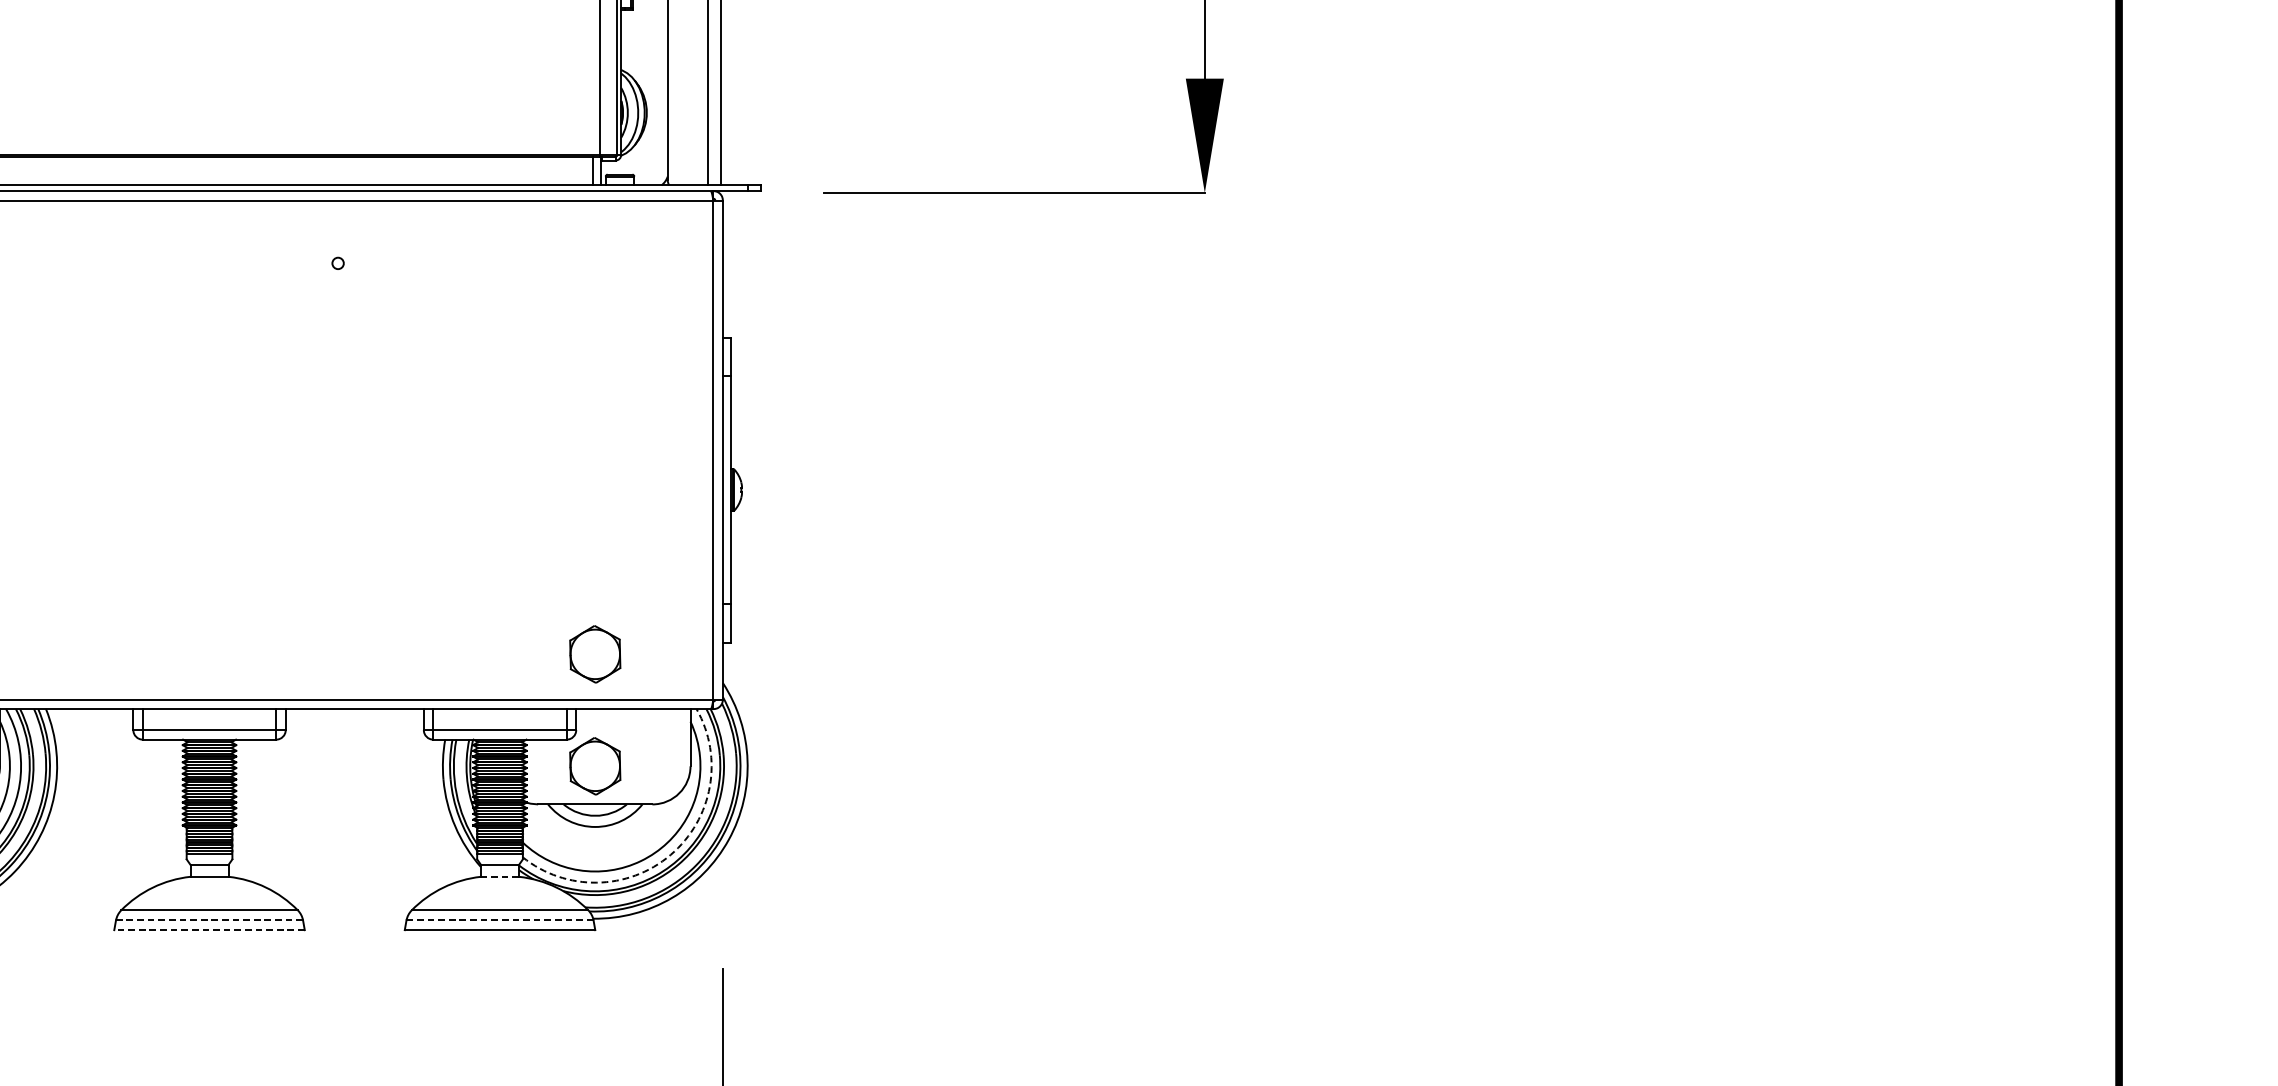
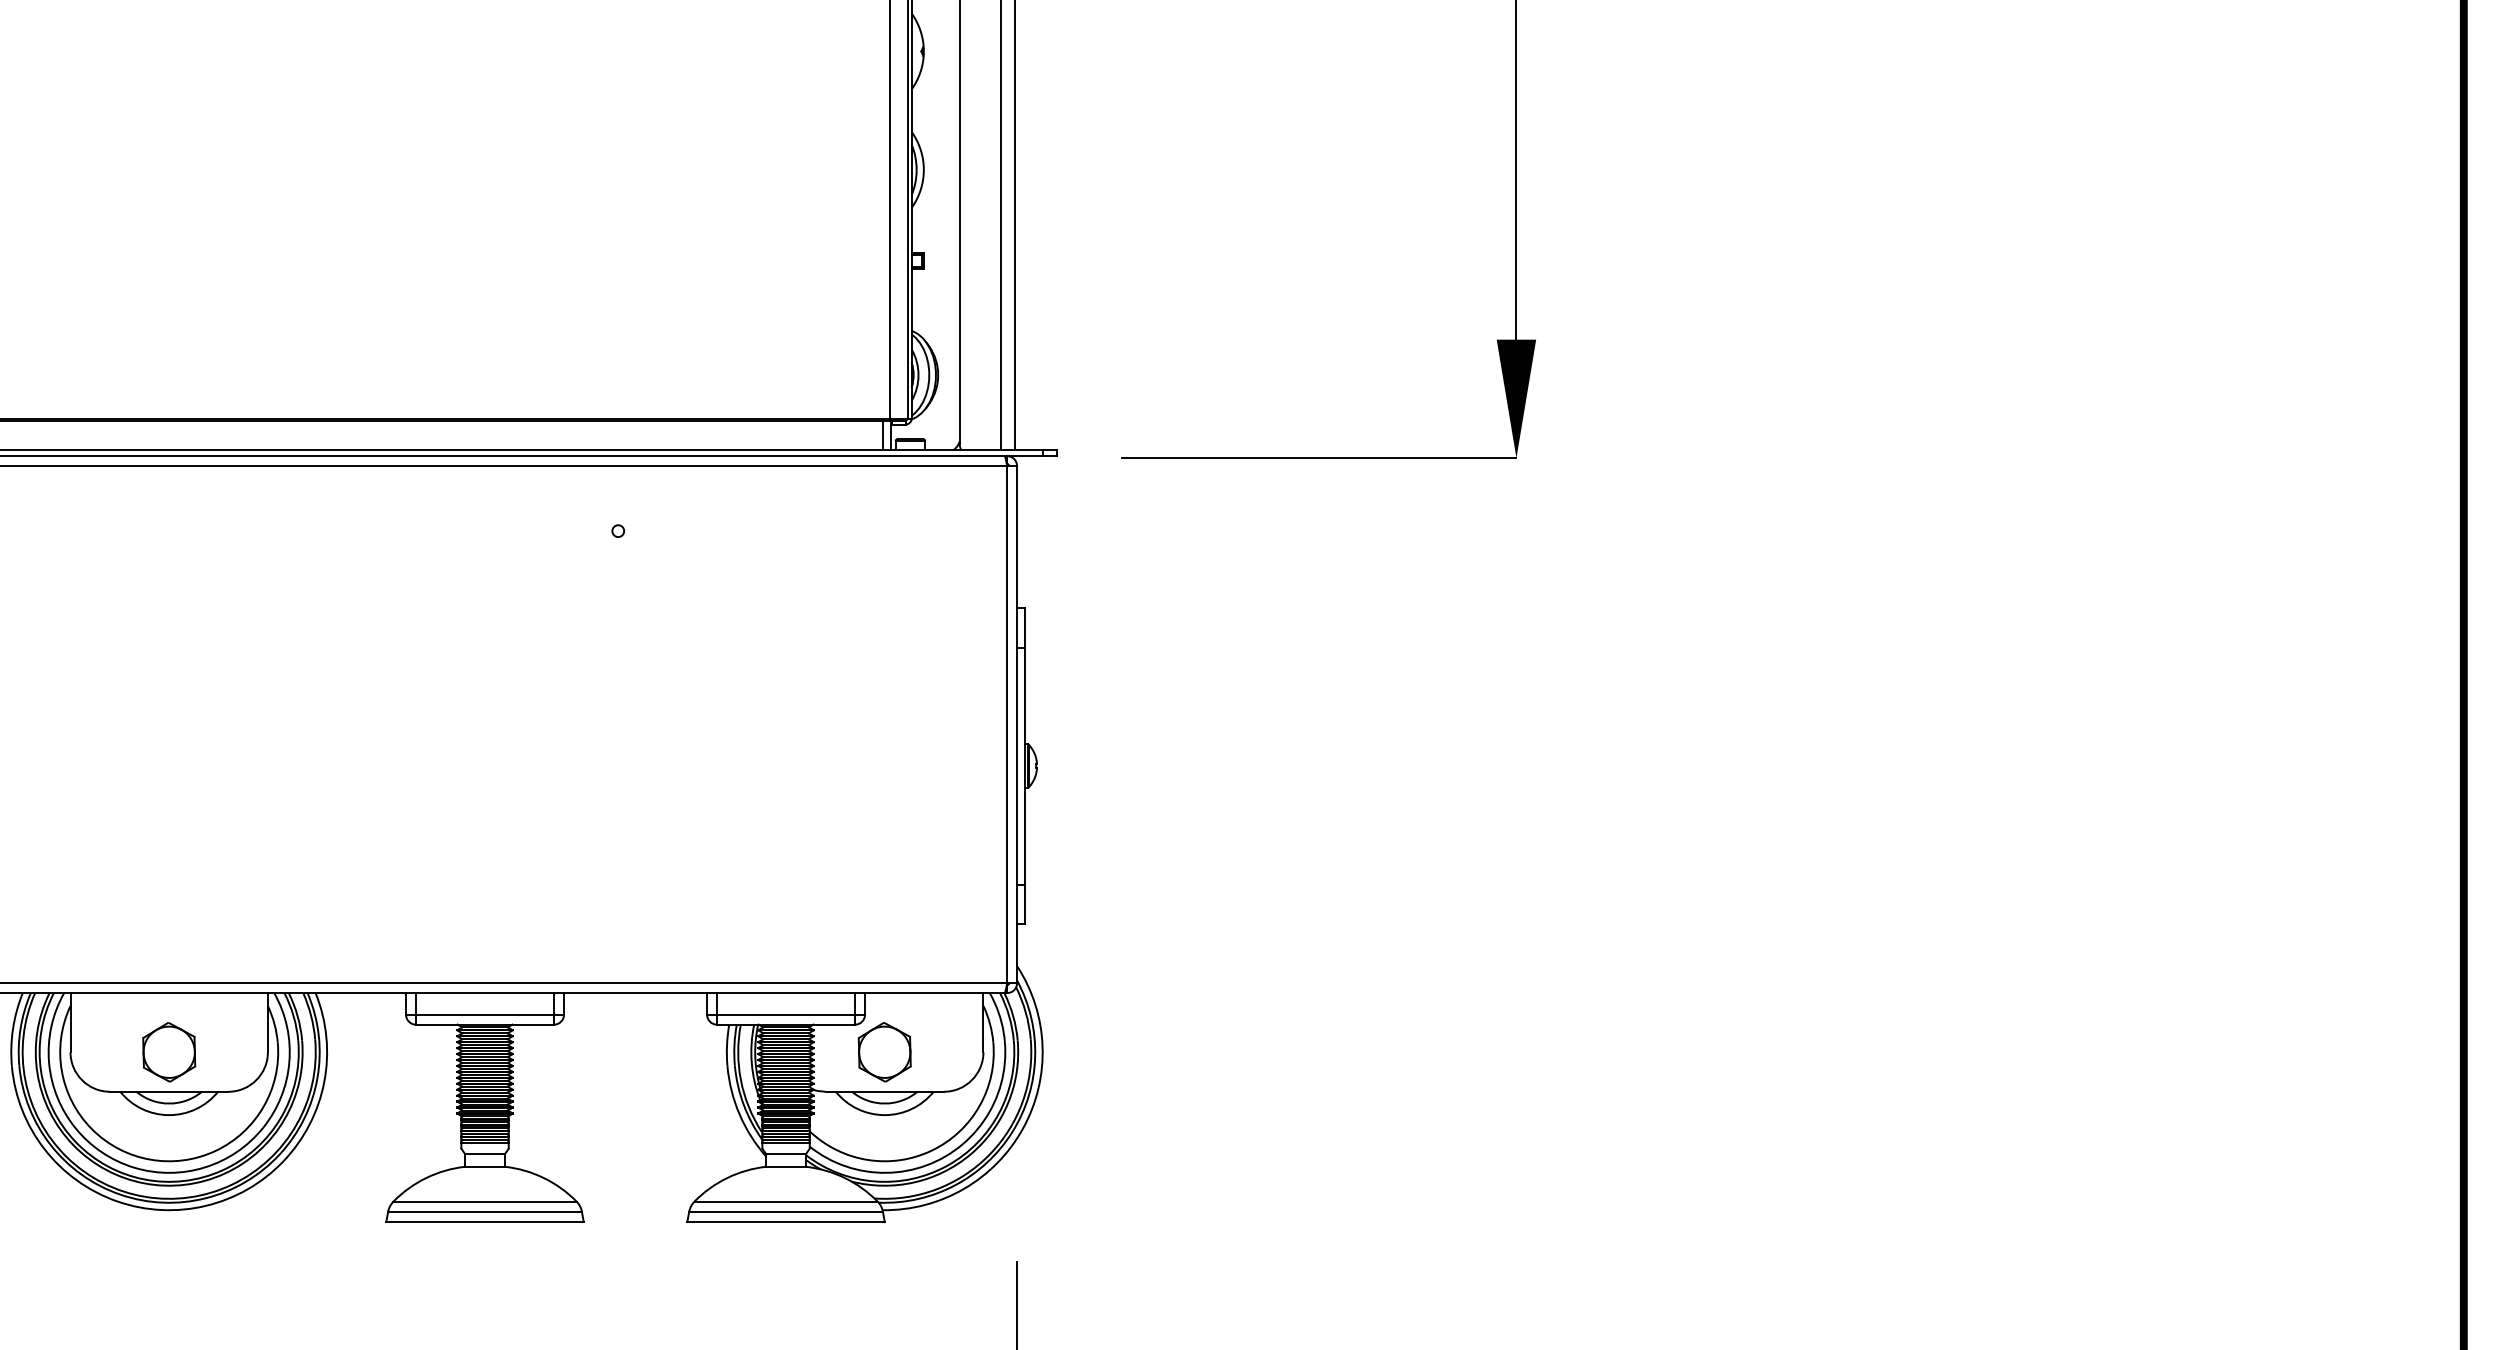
part: (595, 654) -> (884, 936), removed
arc: (670, 855) -> (962, 1144), dashed -> solid
line: (500, 876) -> (786, 1166), dashed -> solid
line: (209, 919) -> (485, 1211), dashed -> solid
line: (500, 919) -> (786, 1211), dashed -> solid
line: (209, 930) -> (485, 1222), dashed -> solid

